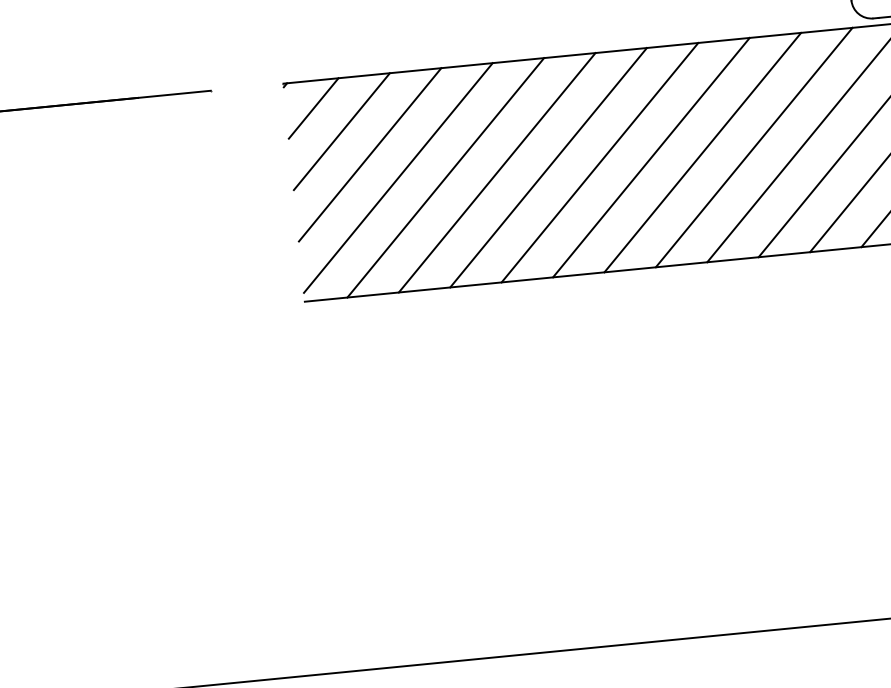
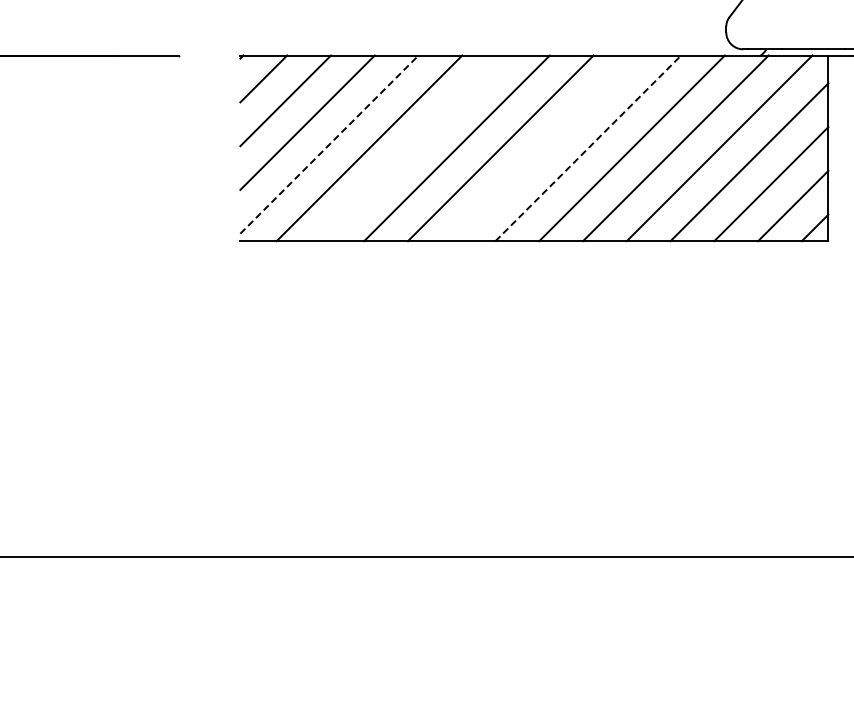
line: (703, 152) -> (588, 148), solid -> dashed
line: (651, 157) -> (544, 148), removed
line: (497, 172) -> (413, 148), removed
line: (398, 177) -> (329, 144), solid -> dashed

